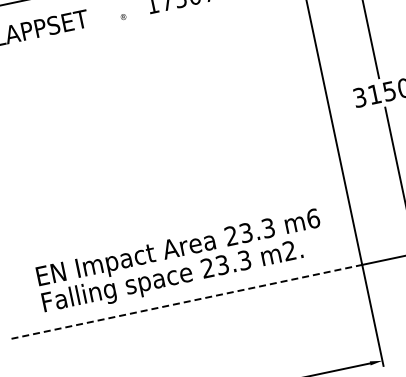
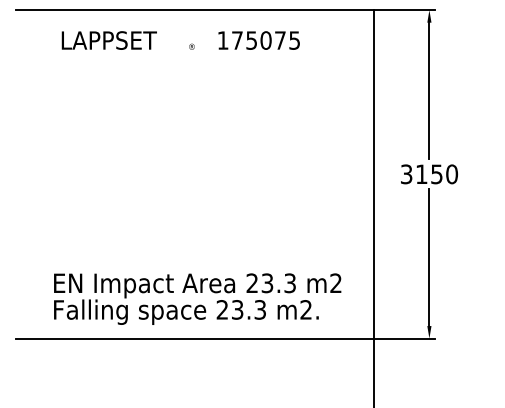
text: (313, 218) -> (336, 283), m6 -> m2
line: (187, 301) -> (195, 338), dashed -> solid

